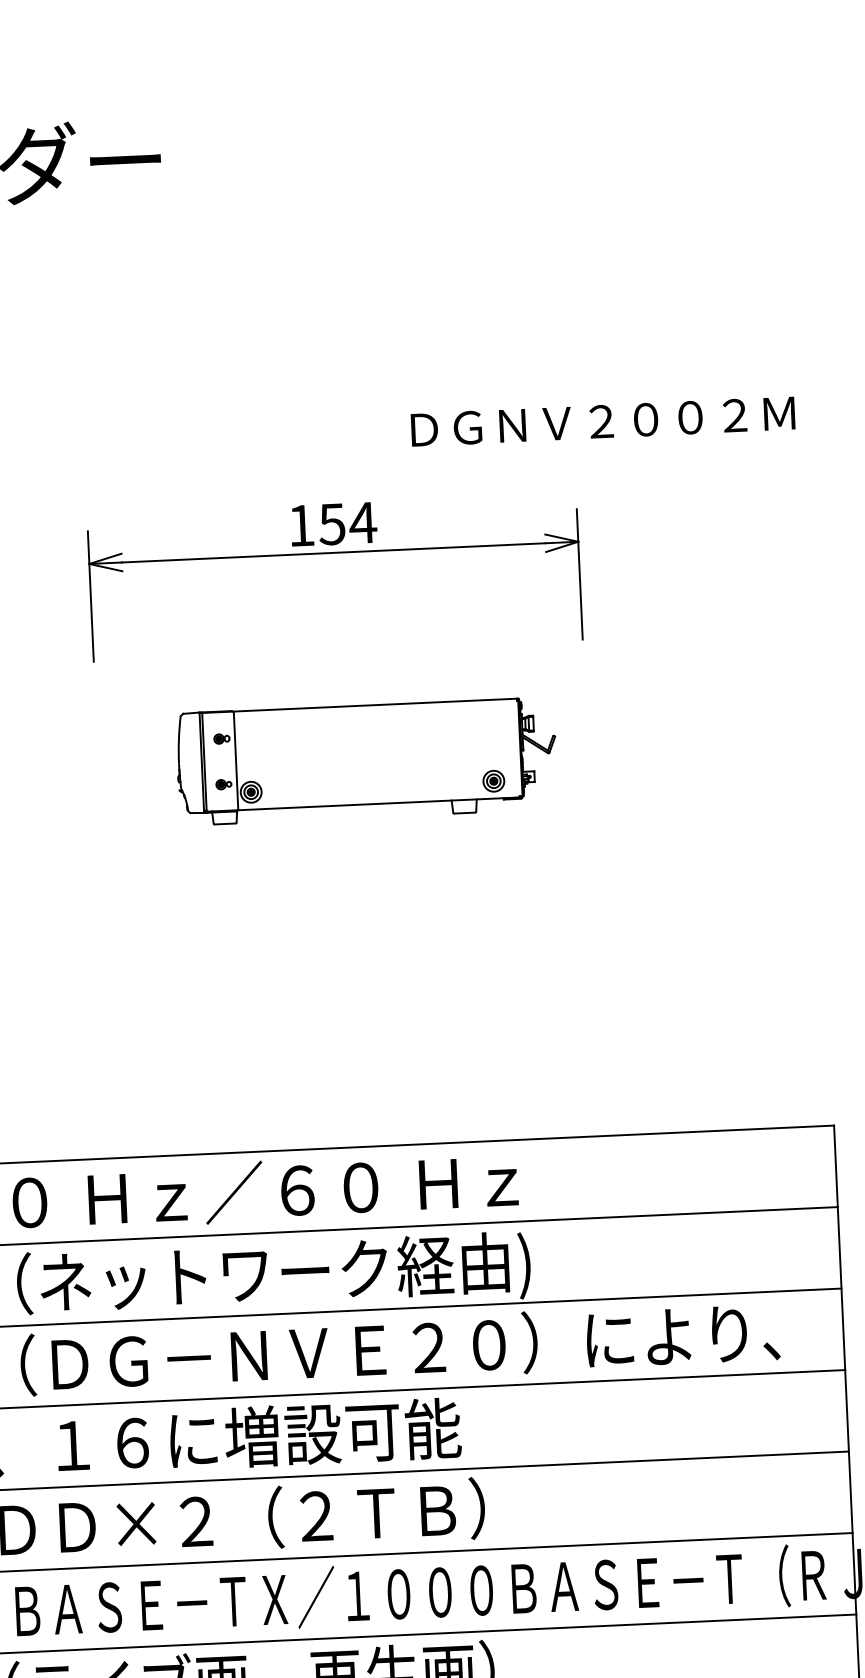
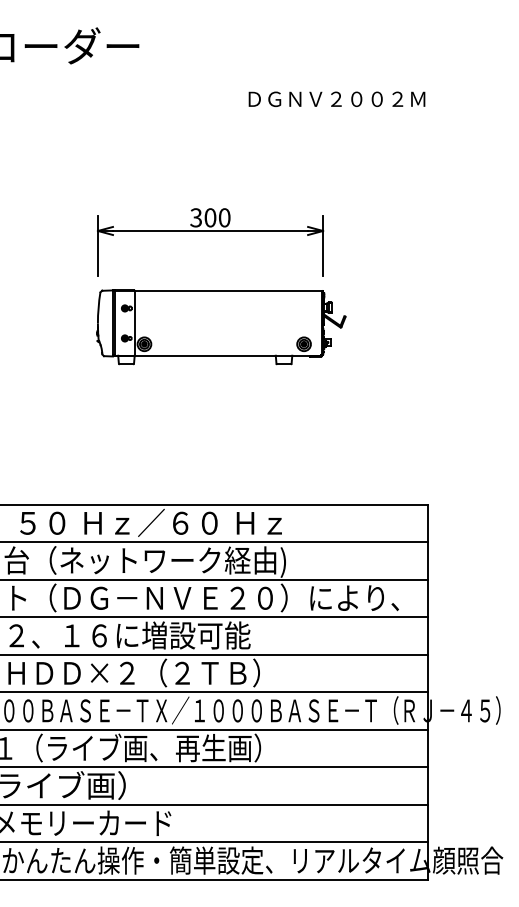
text: (601, 419) -> (336, 98), moved
text: (332, 523) -> (210, 217), 154 -> 300
part: (367, 761) -> (221, 327), size x1.43

